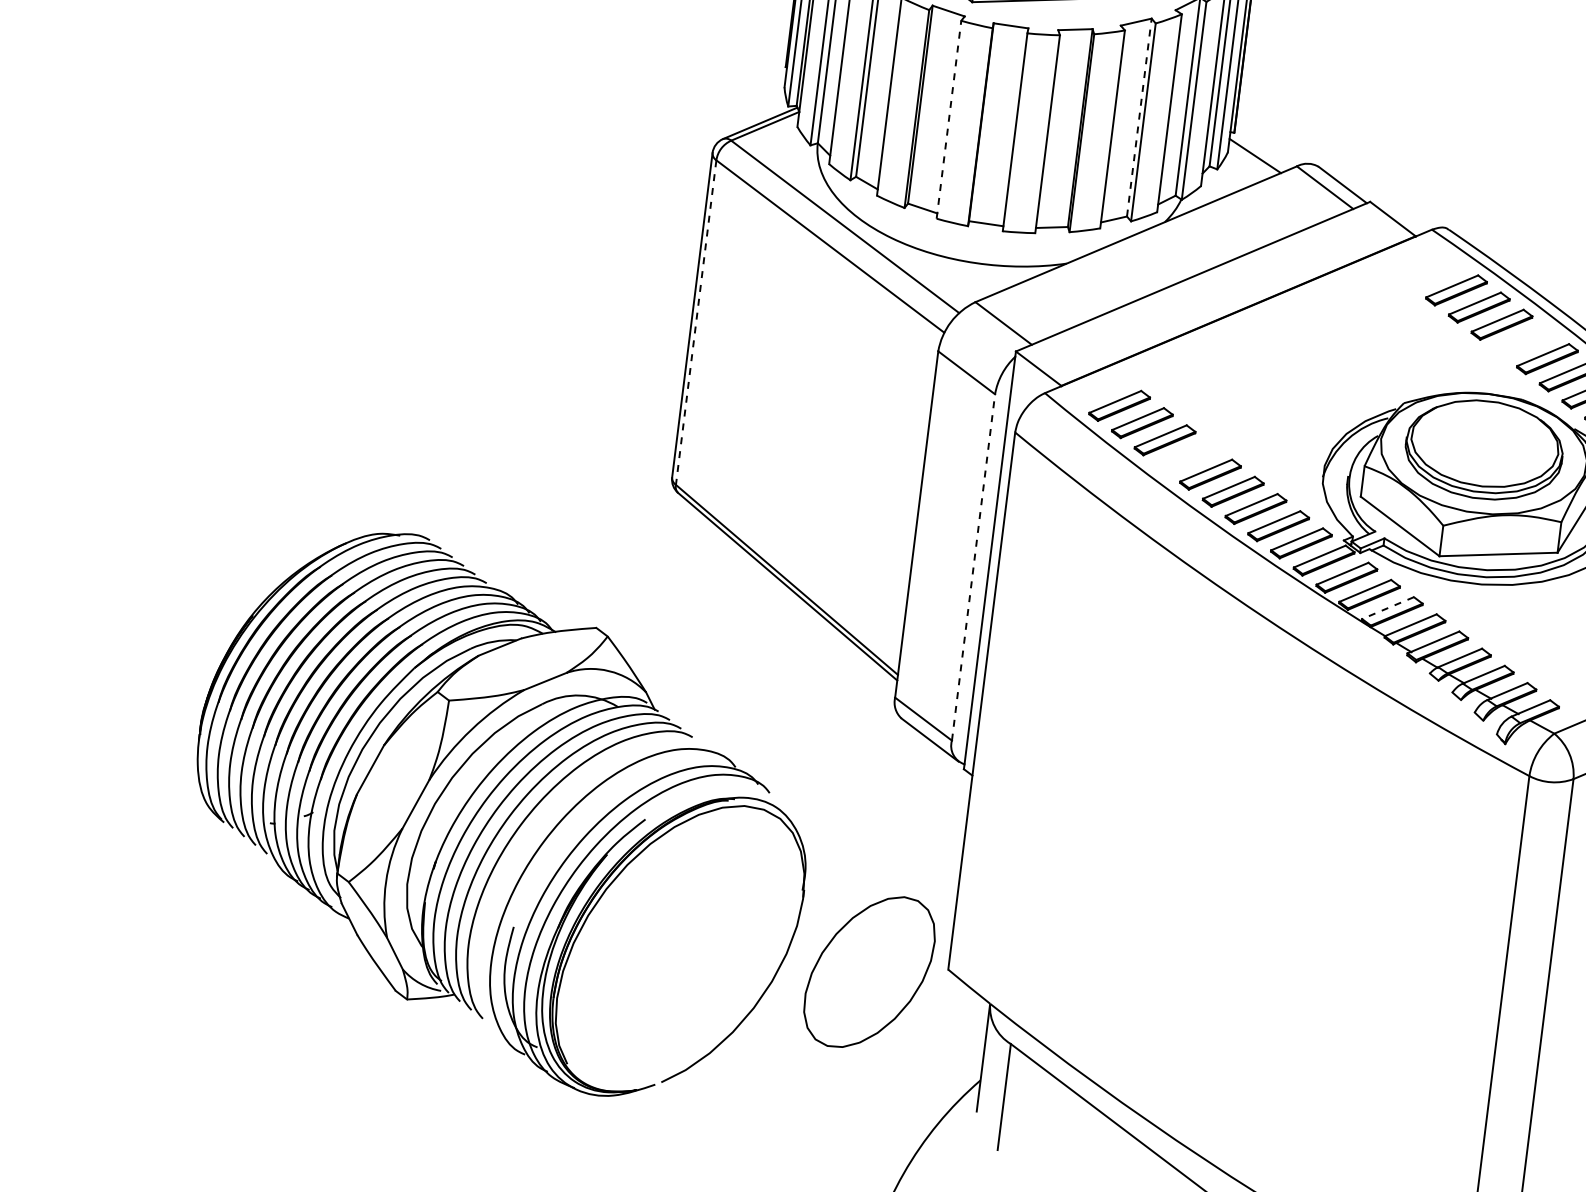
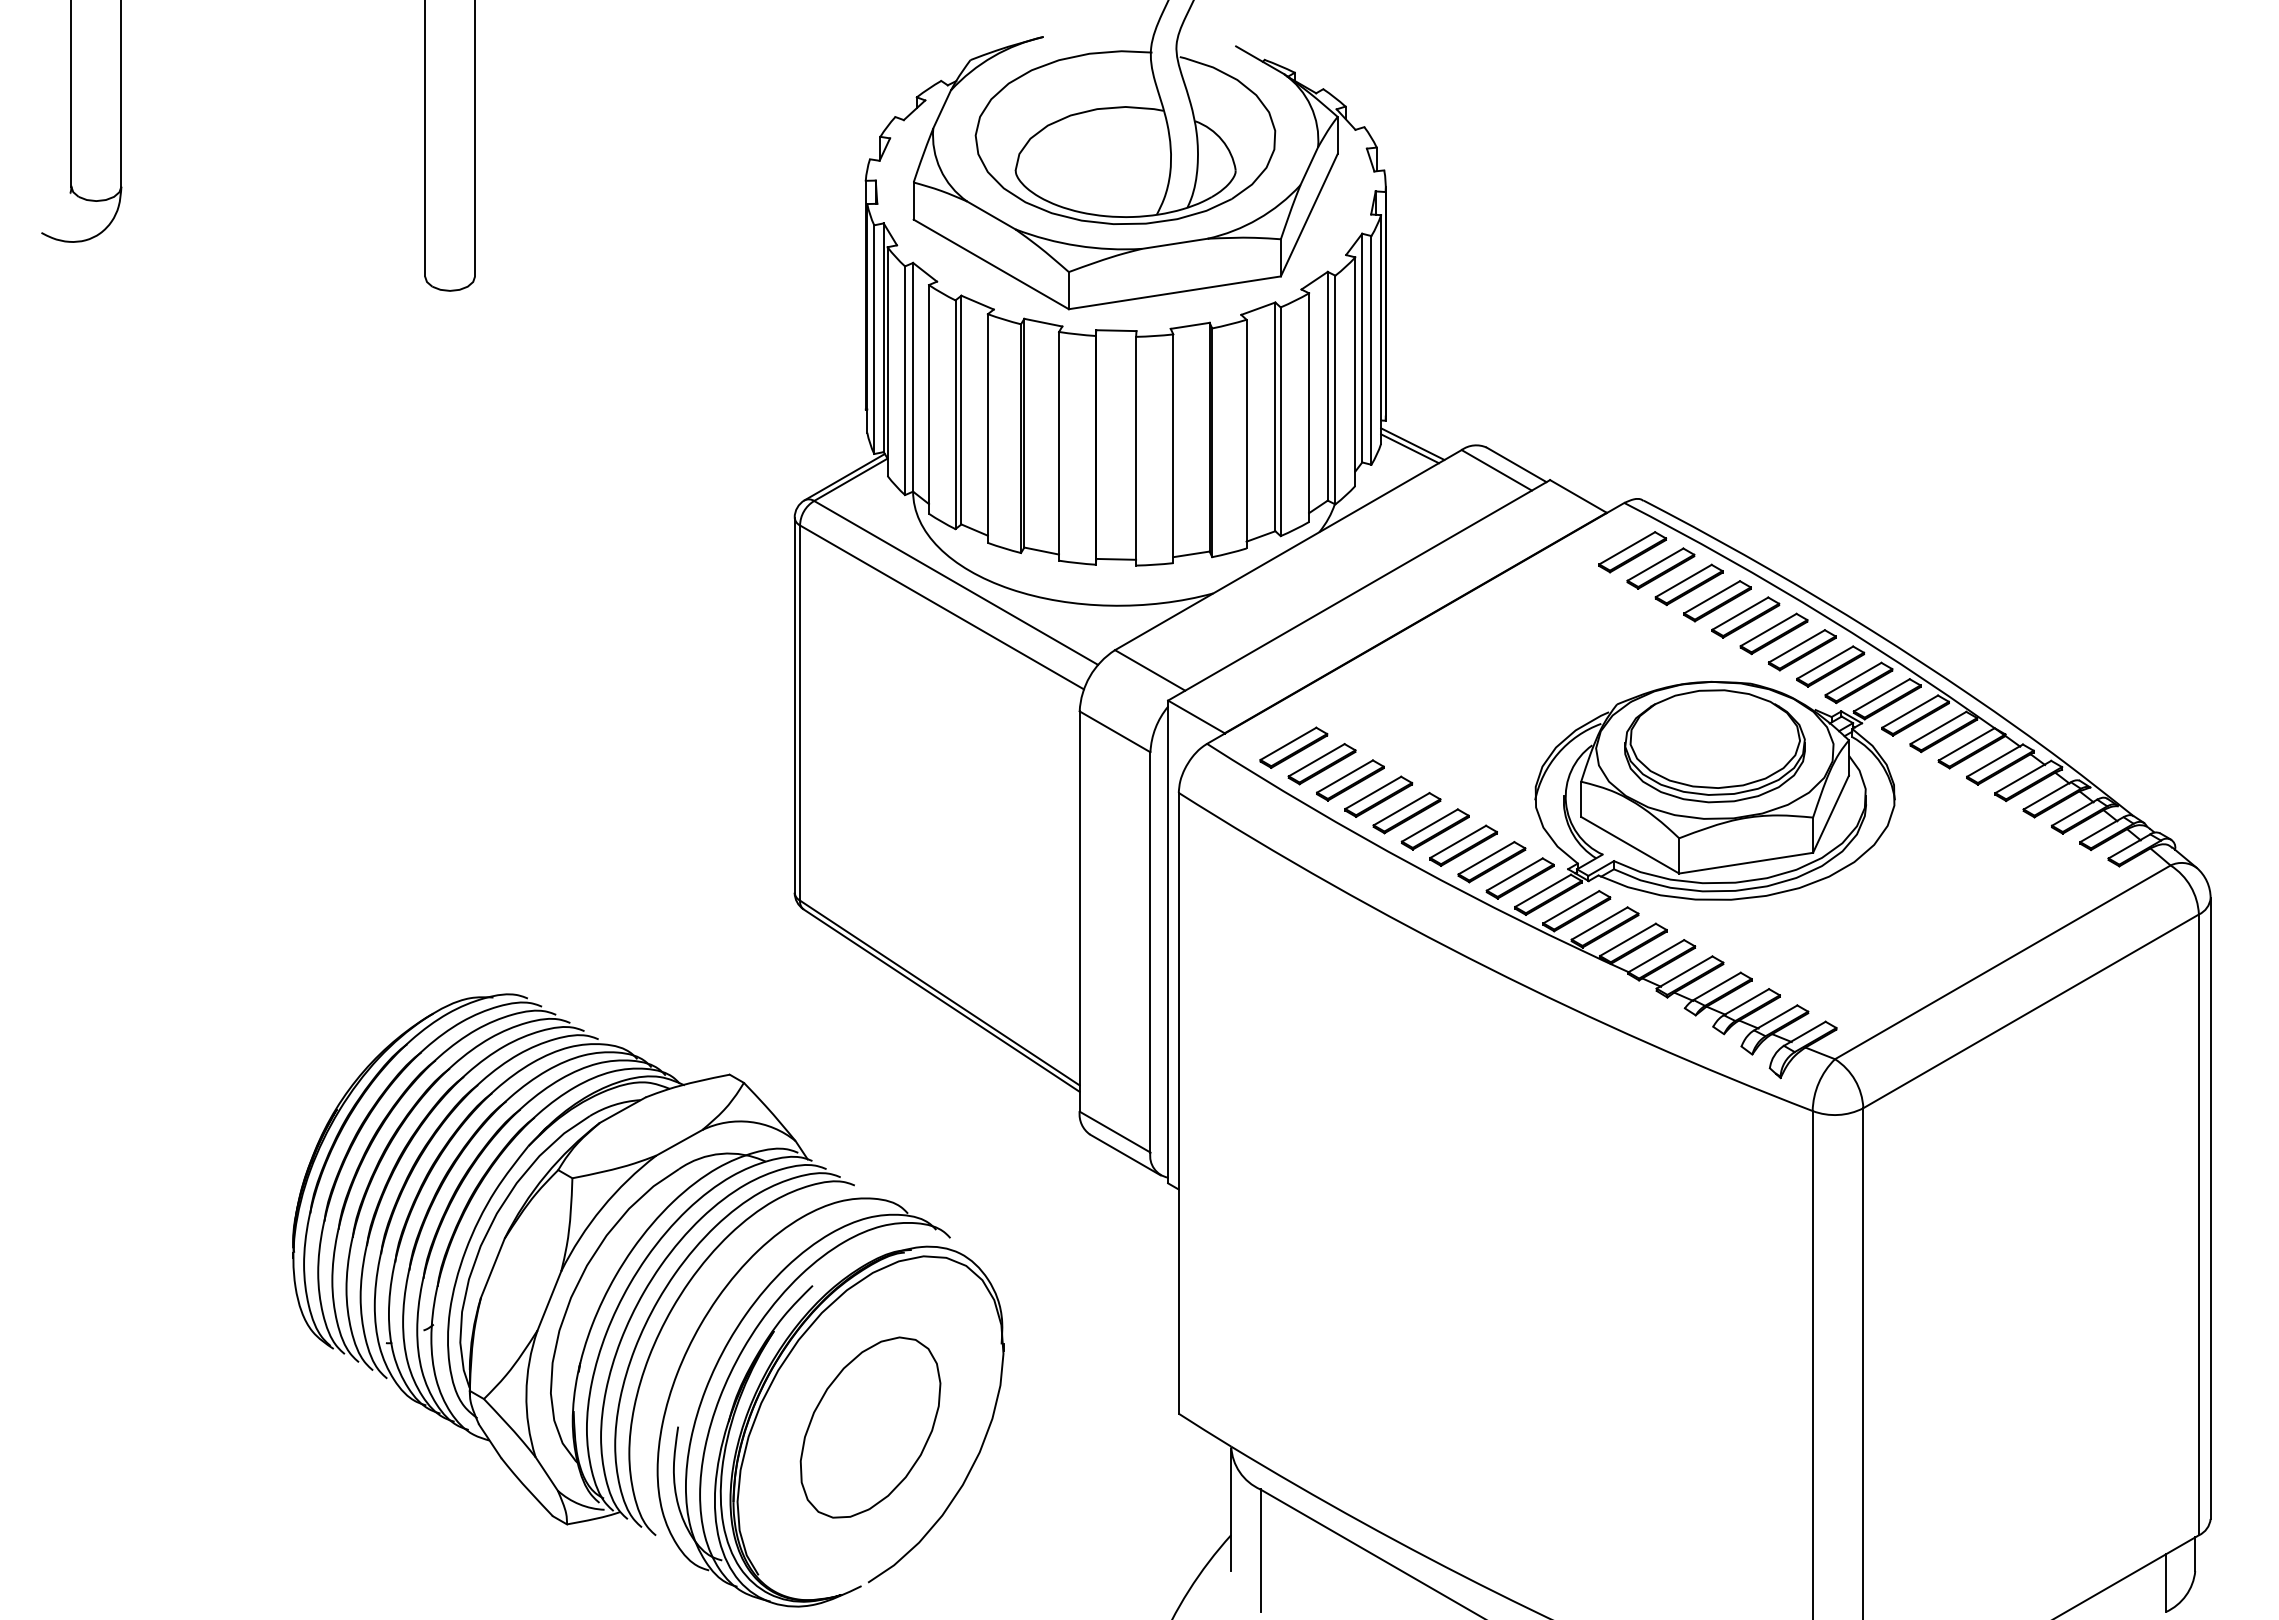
line: (1139, 117) -> (1275, 416), dashed -> solid
line: (949, 119) -> (1059, 445), dashed -> solid
line: (1251, 159) -> (1409, 448), added
part: (1433, 273) -> (1632, 552), added
line: (696, 323) -> (800, 713), dashed -> solid
part: (1524, 341) -> (1745, 617), added
part: (1187, 457) -> (1378, 796), added
line: (973, 566) -> (1150, 951), dashed -> solid
line: (1387, 608) -> (1627, 940), dashed -> solid
part: (869, 971) -> (870, 1427), moved

